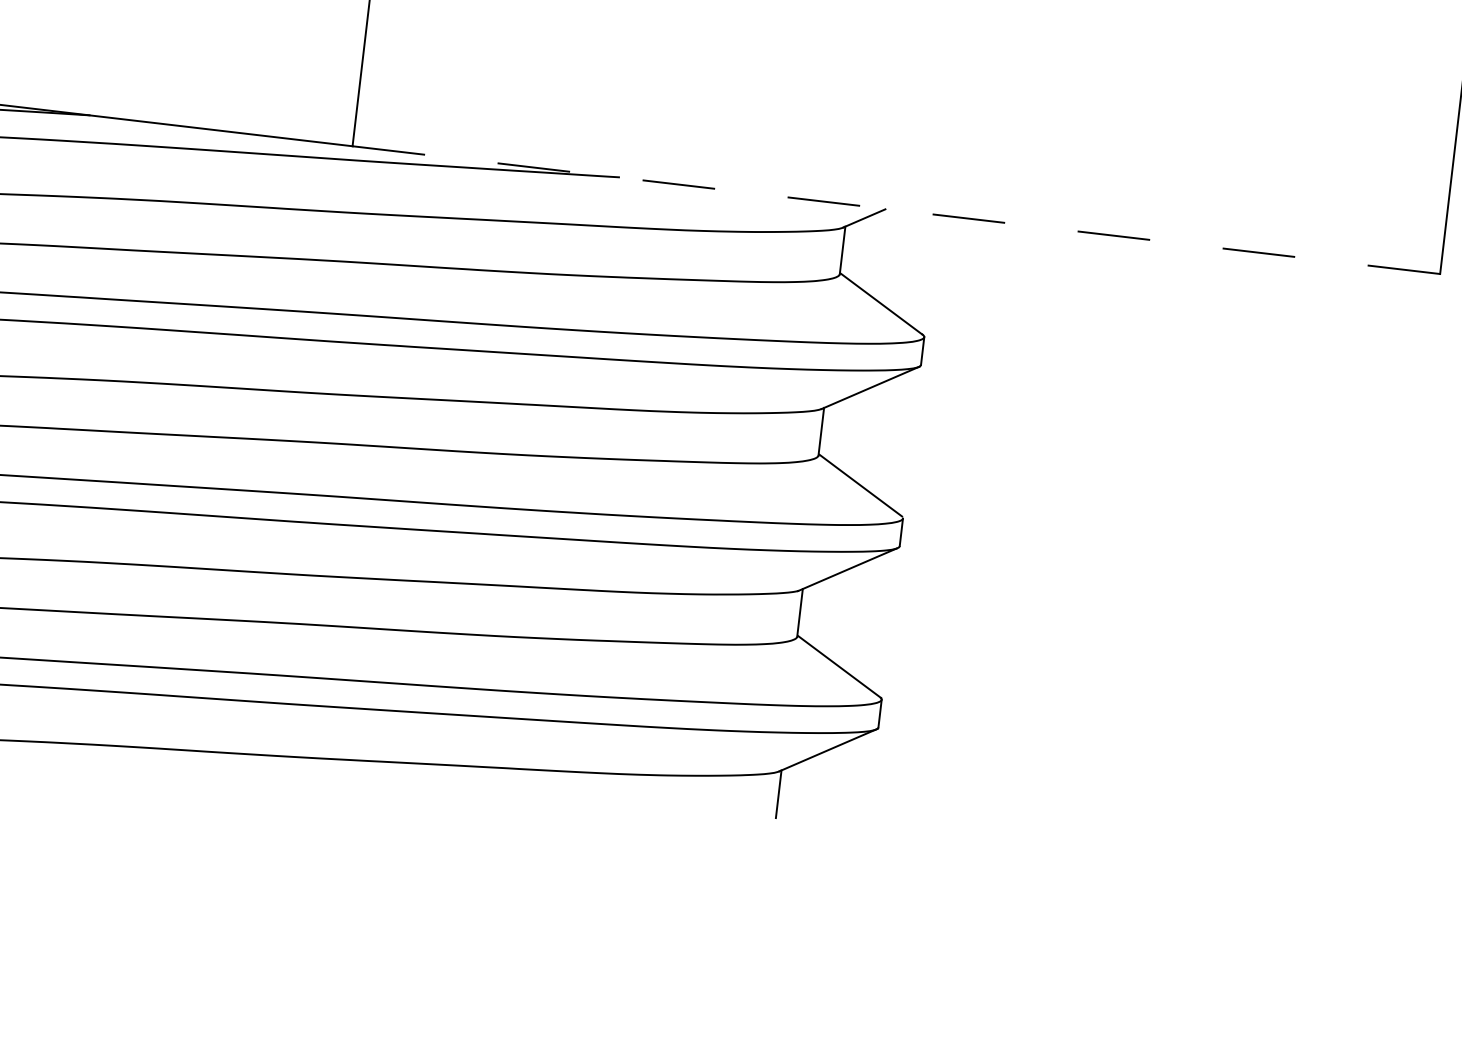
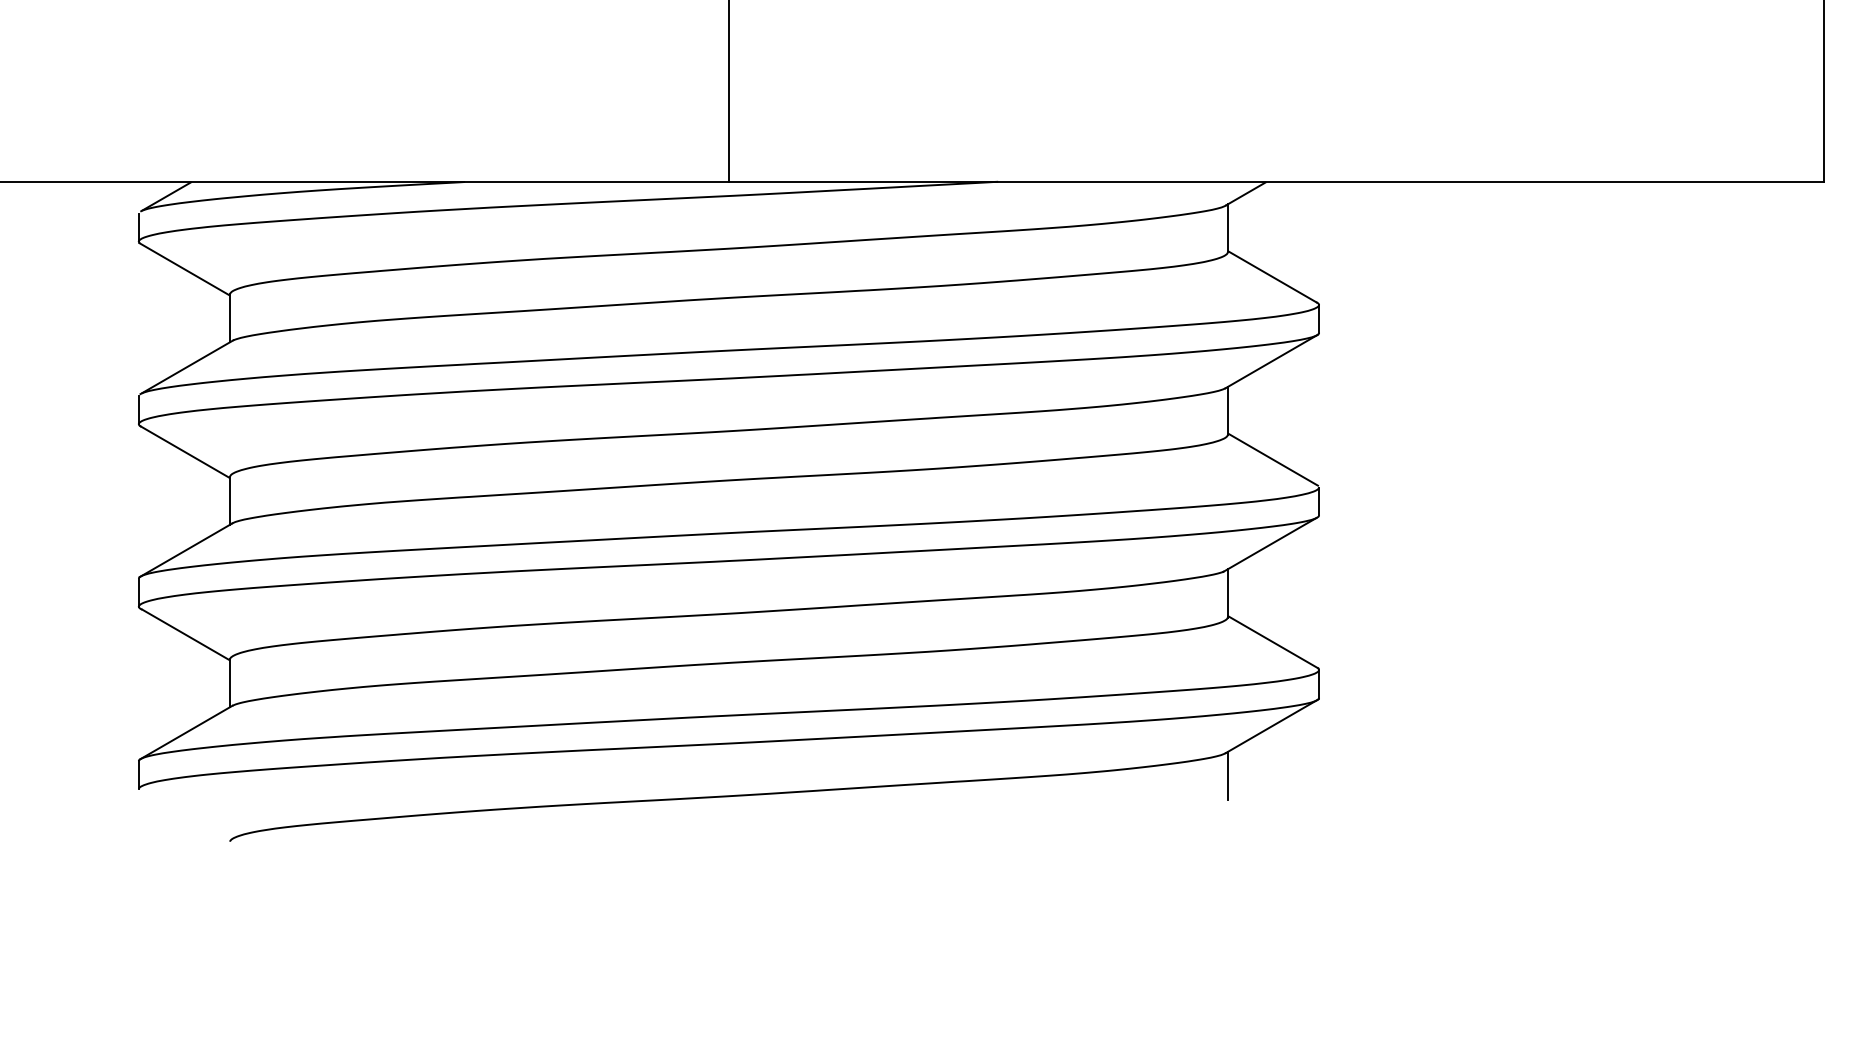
line: (896, 210) -> (1276, 182), dashed -> solid

